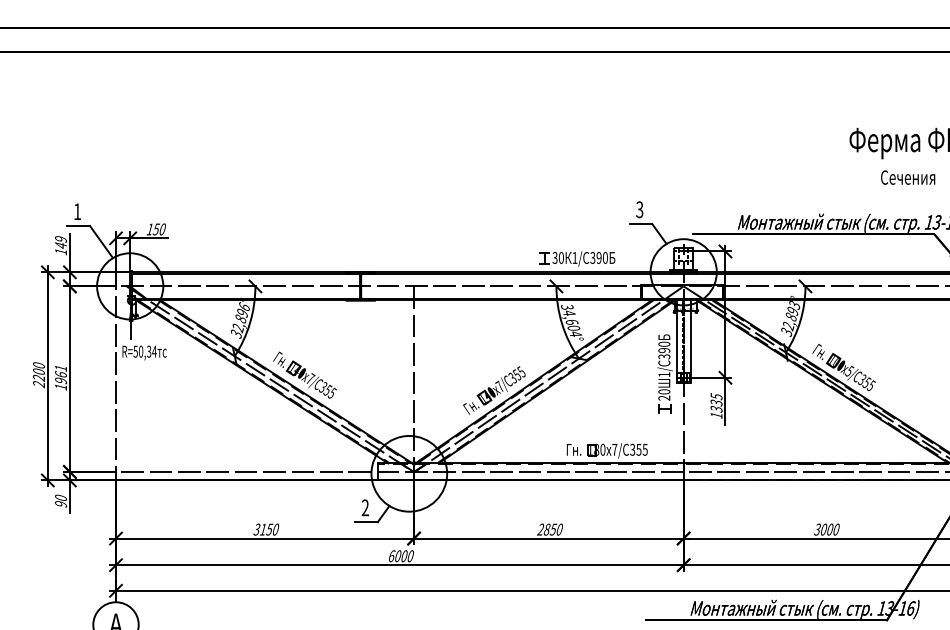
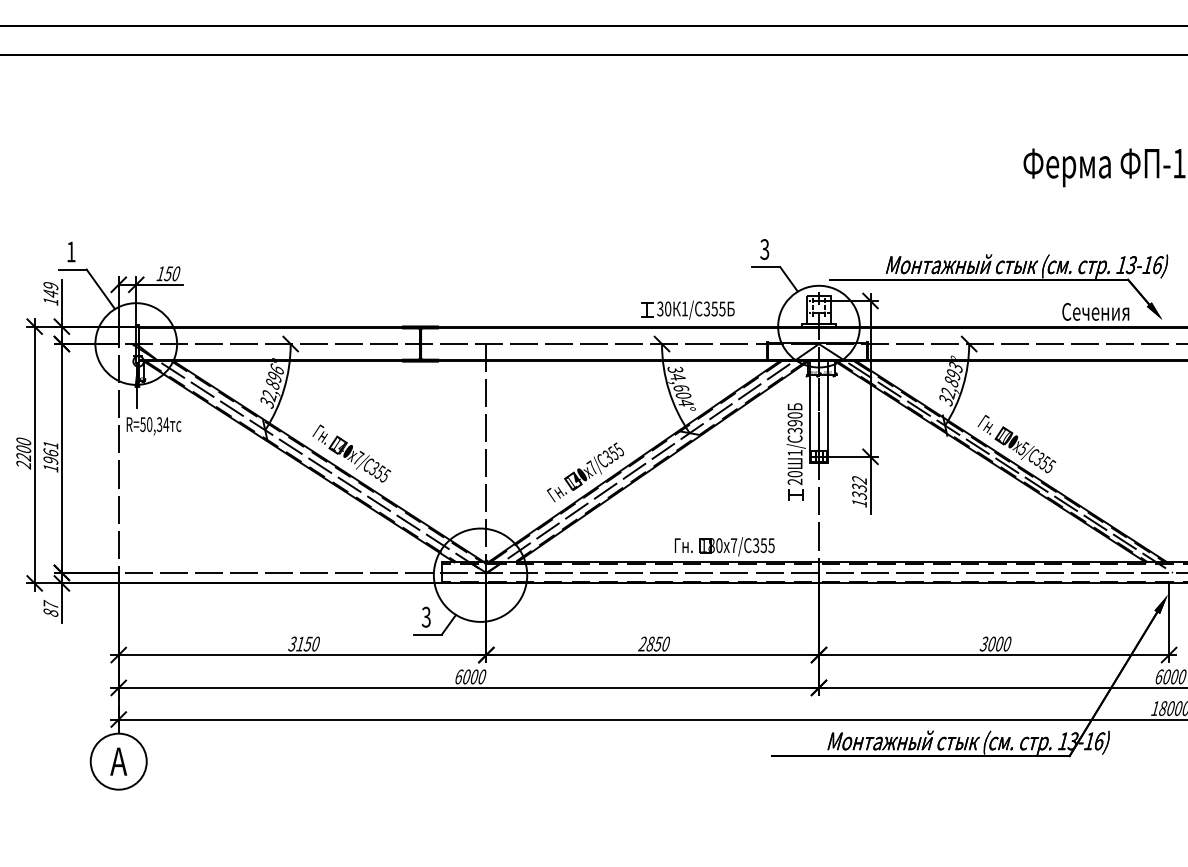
text: (907, 177) -> (1095, 311), moved
text: (602, 257) -> (718, 308), 390 -> 355
text: (716, 396) -> (859, 479), 1335 -> 1332
text: (60, 500) -> (50, 608), 90 -> 87
text: (364, 508) -> (425, 617), 2 -> 3

